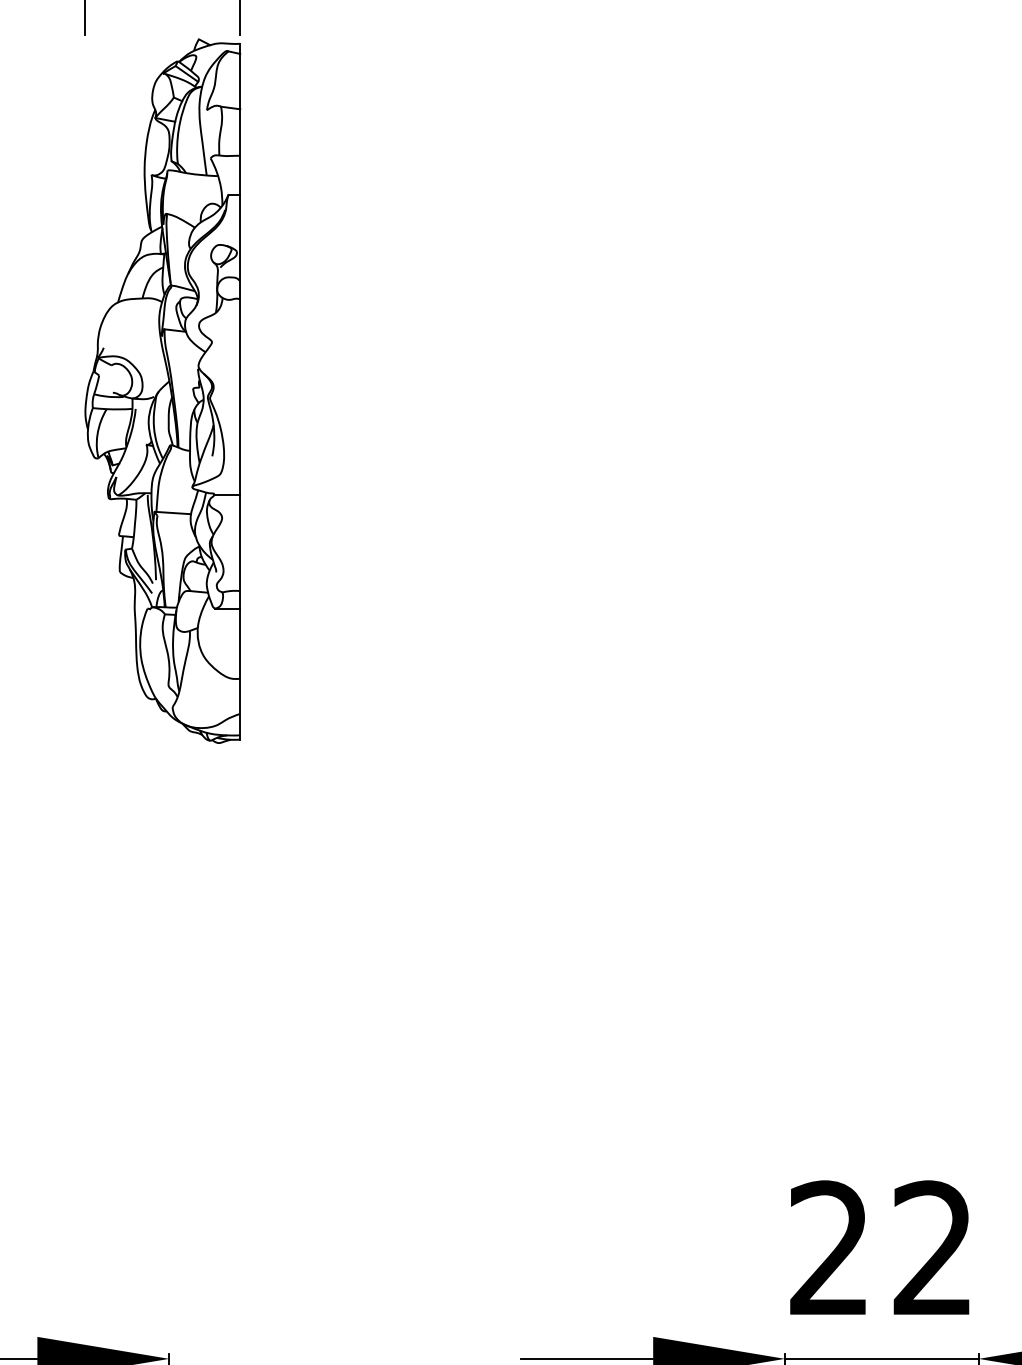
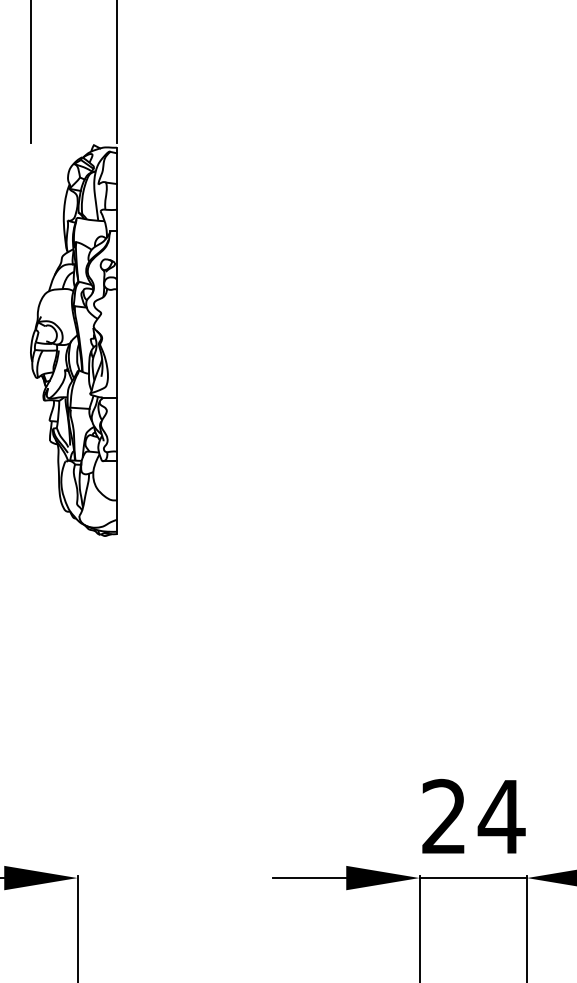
text: (932, 1246) -> (501, 815), 22 -> 24

